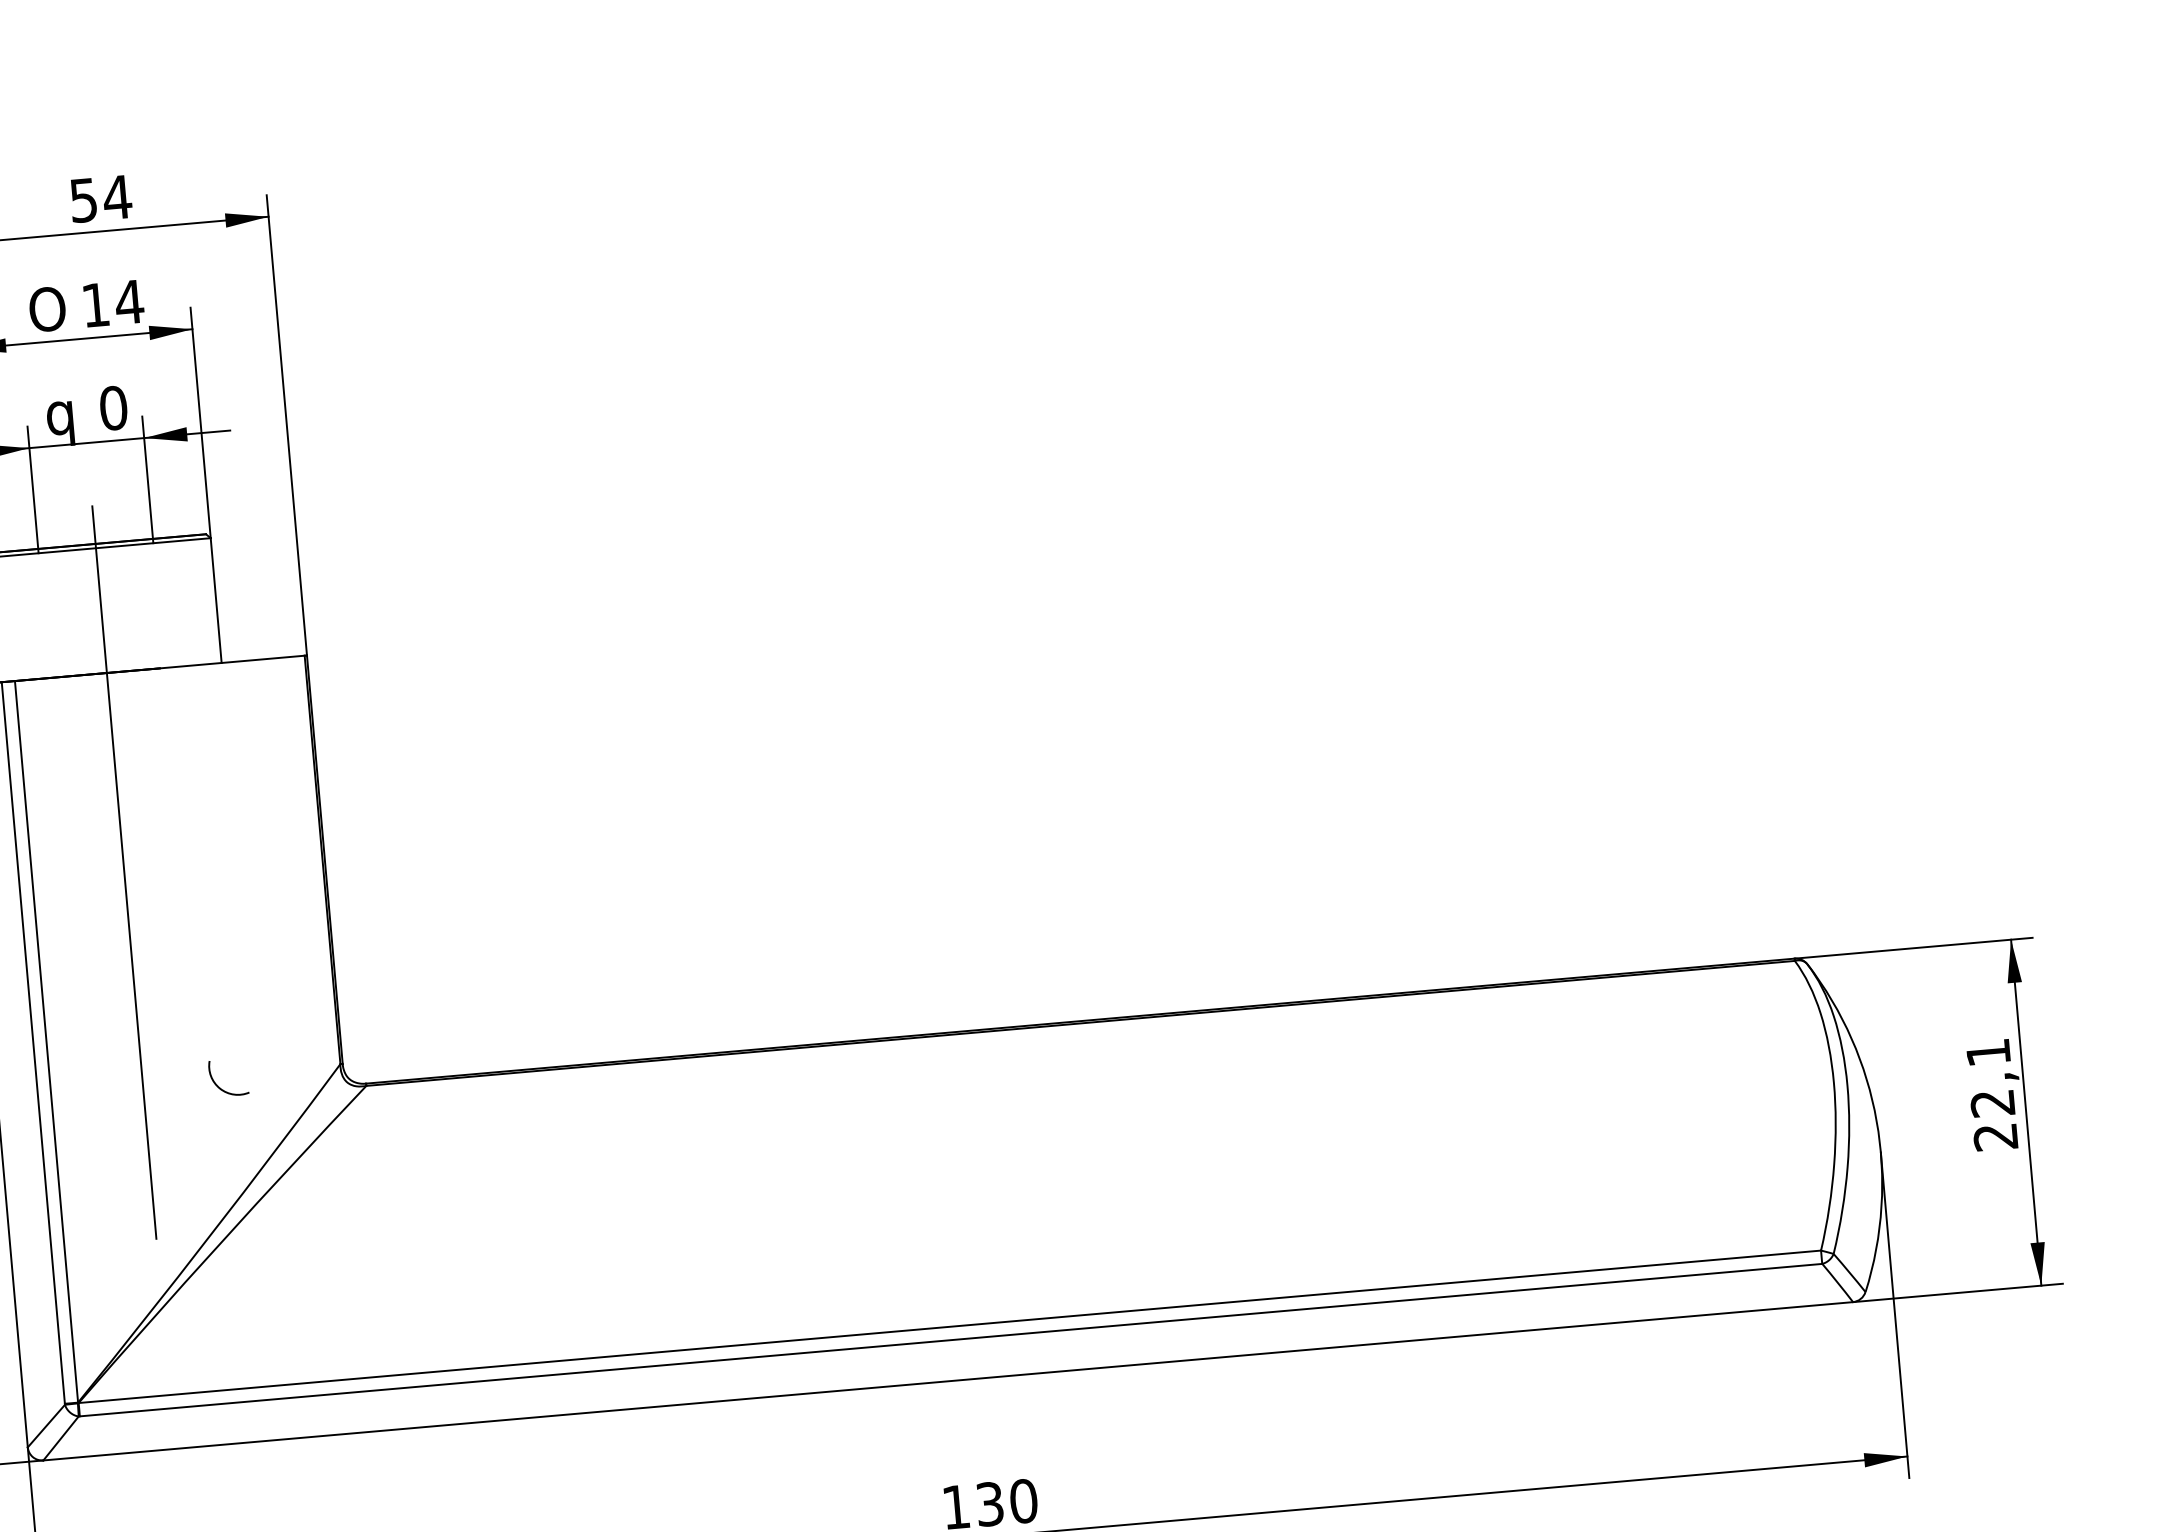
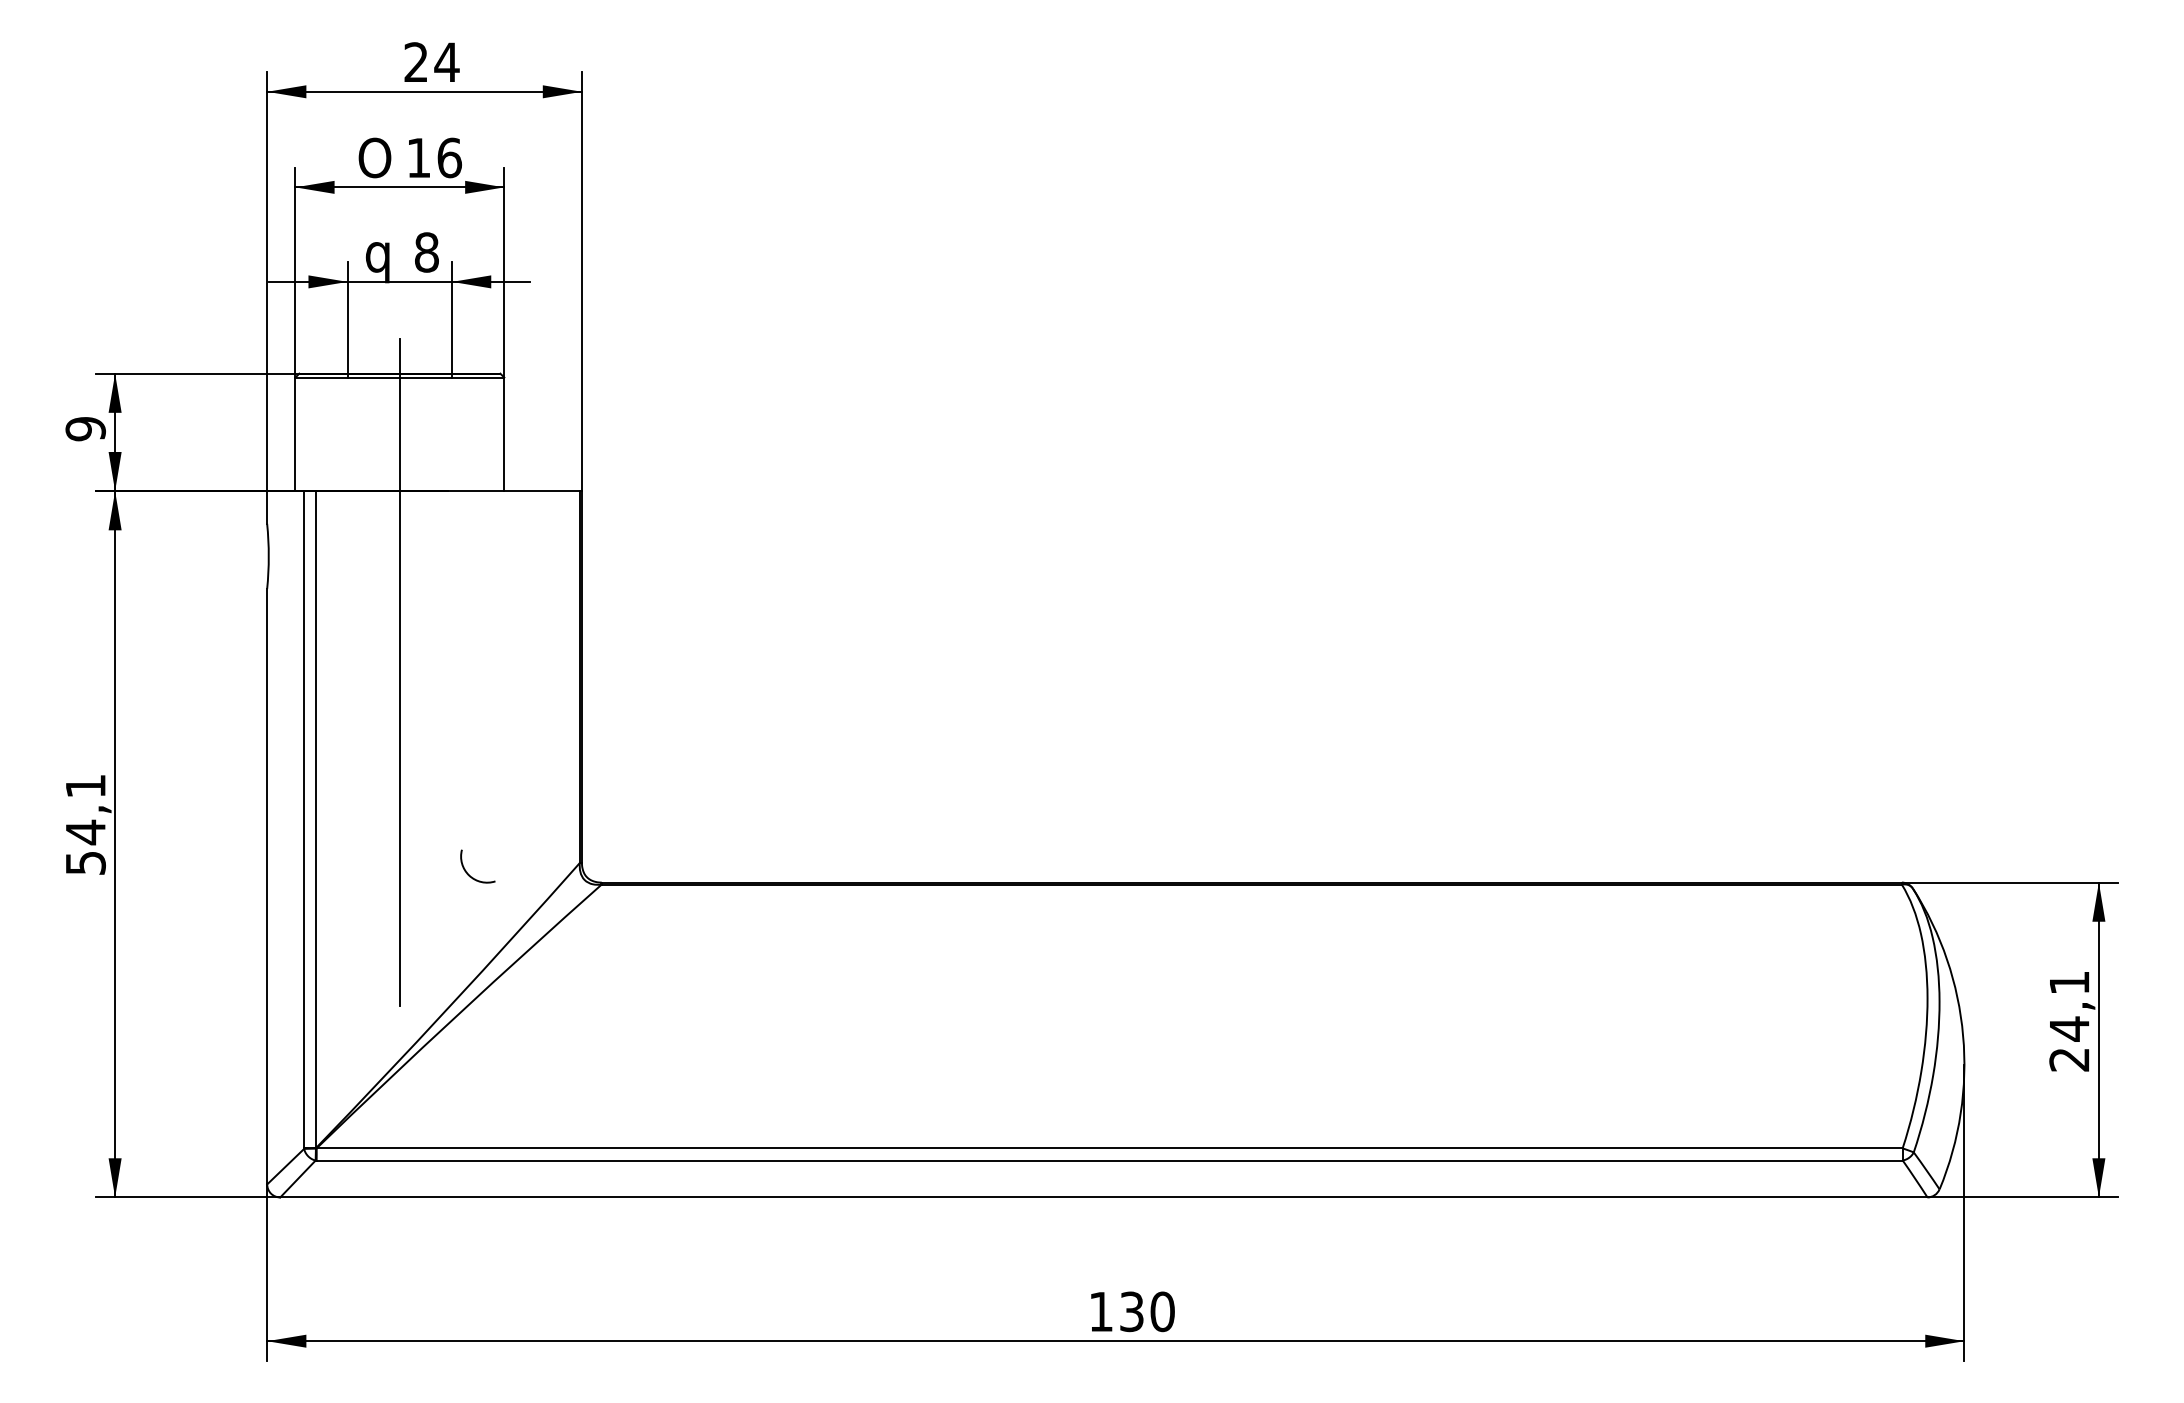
text: (82, 200) -> (415, 62), 54 -> 24
text: (129, 301) -> (449, 157), 14 -> 16
text: (113, 408) -> (426, 252), 0 -> 8
text: (1992, 1102) -> (2069, 1028), 22,1 -> 24,1

